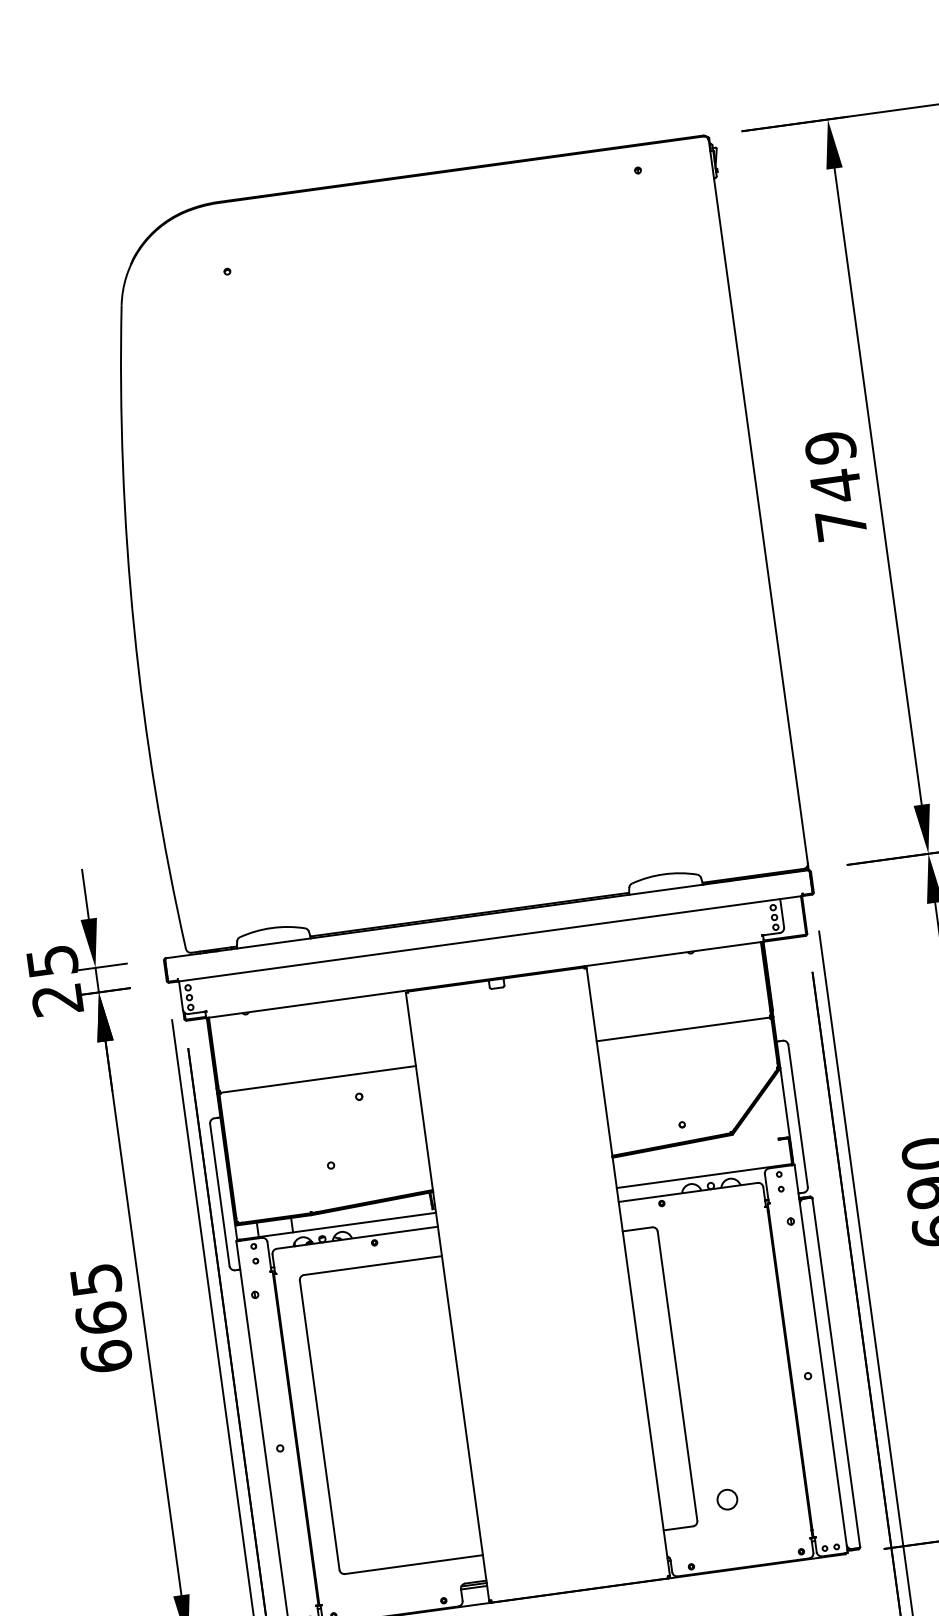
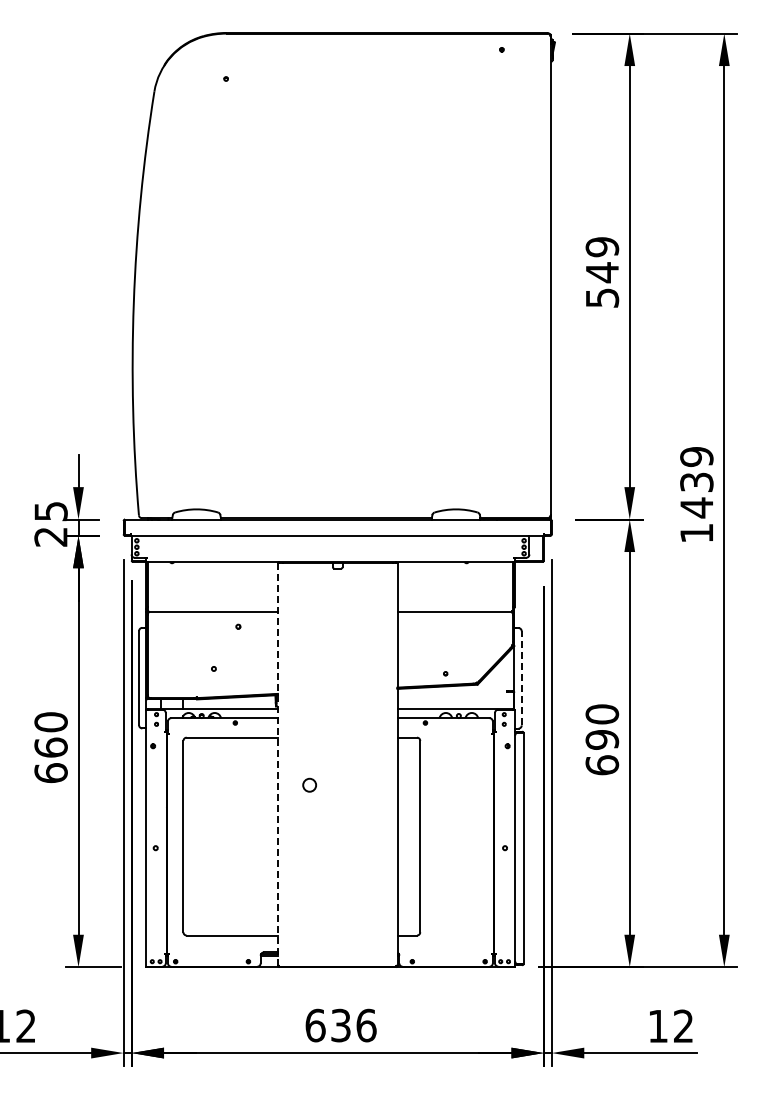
text: (841, 523) -> (602, 297), 749 -> 549
line: (797, 1114) -> (521, 677), solid -> dashed
text: (95, 1280) -> (50, 722), 665 -> 660
line: (447, 1298) -> (277, 765), solid -> dashed
circle: (726, 1498) -> (309, 784), moved

